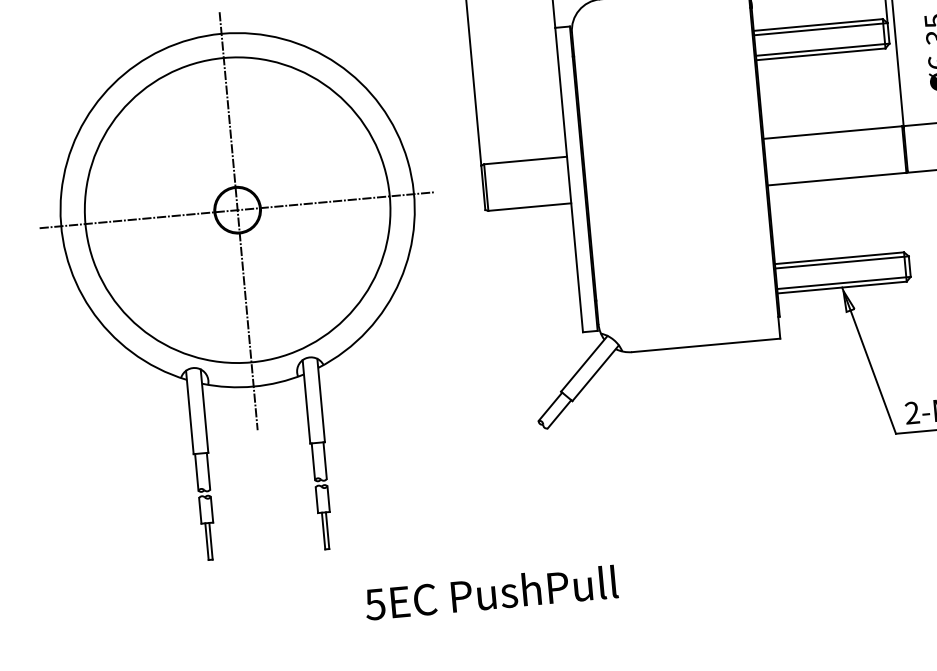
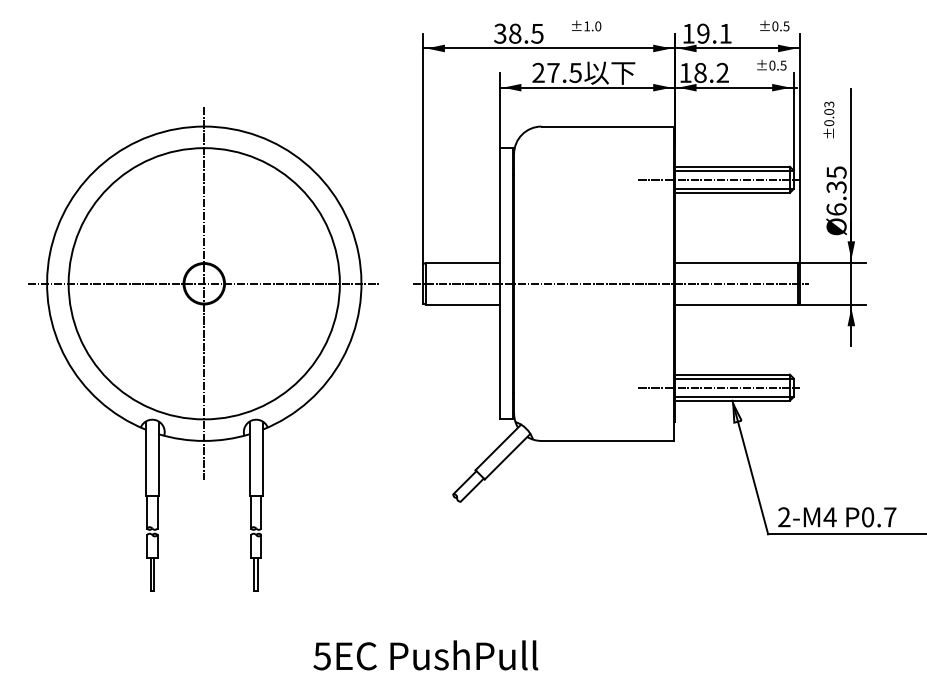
line: (803, 40) -> (718, 179), added
line: (693, 168) -> (610, 283), added
line: (825, 274) -> (718, 387), added
text: (491, 593) -> (425, 655), moved

